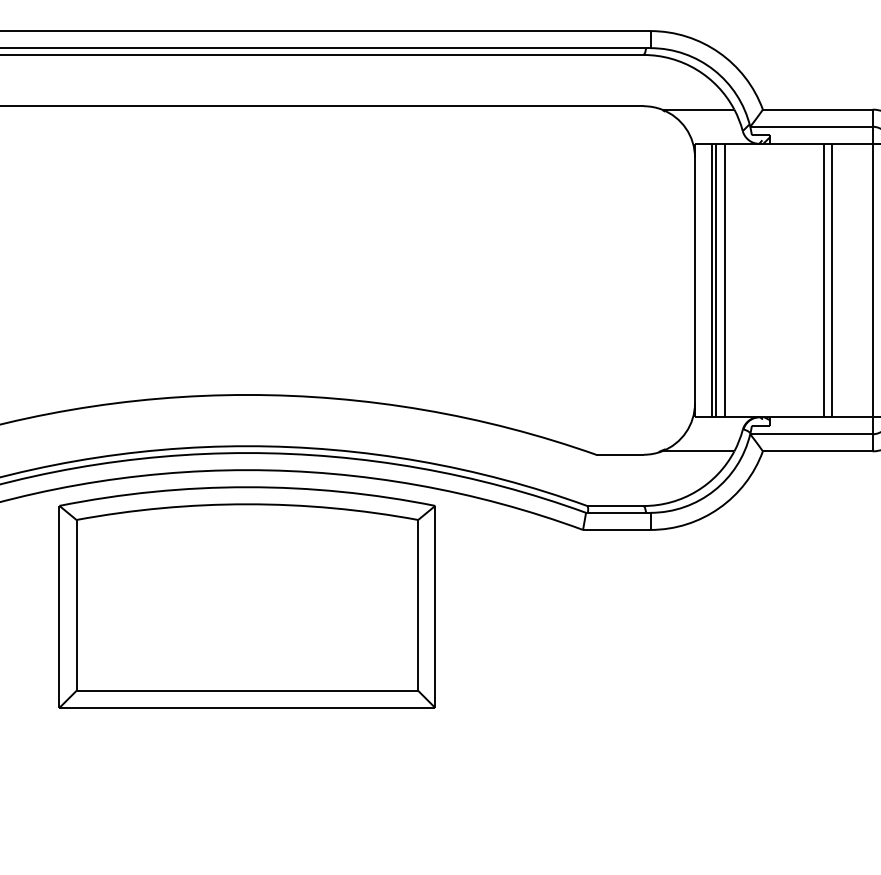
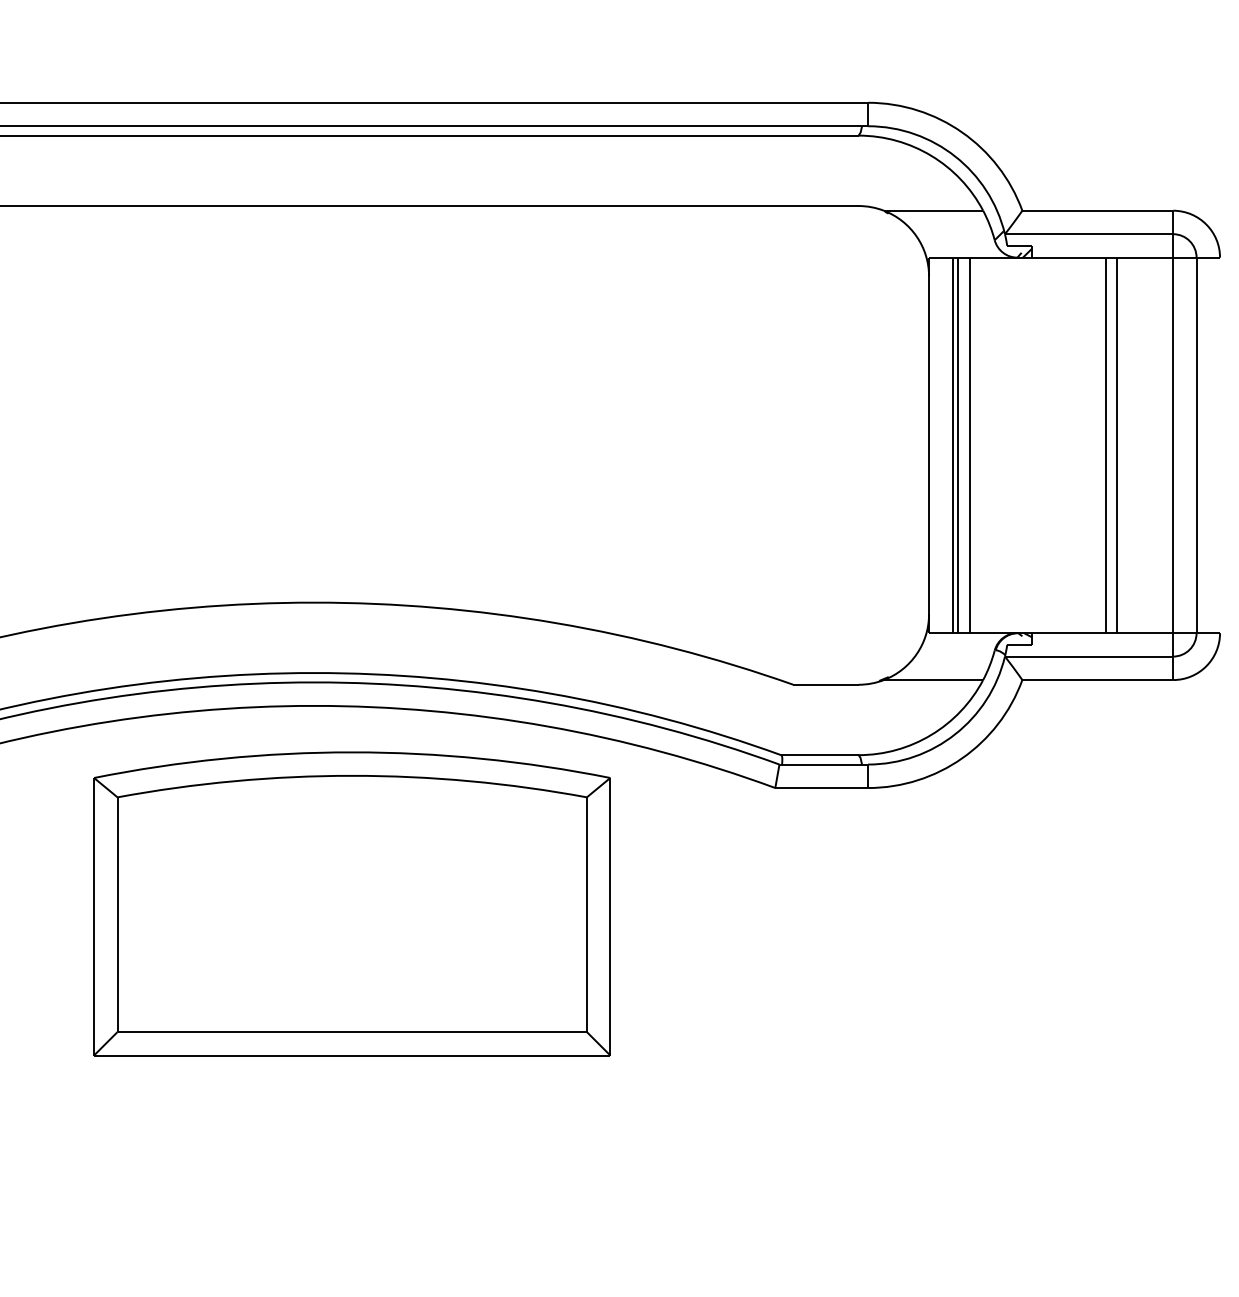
part: (246, 597) -> (351, 903), moved

